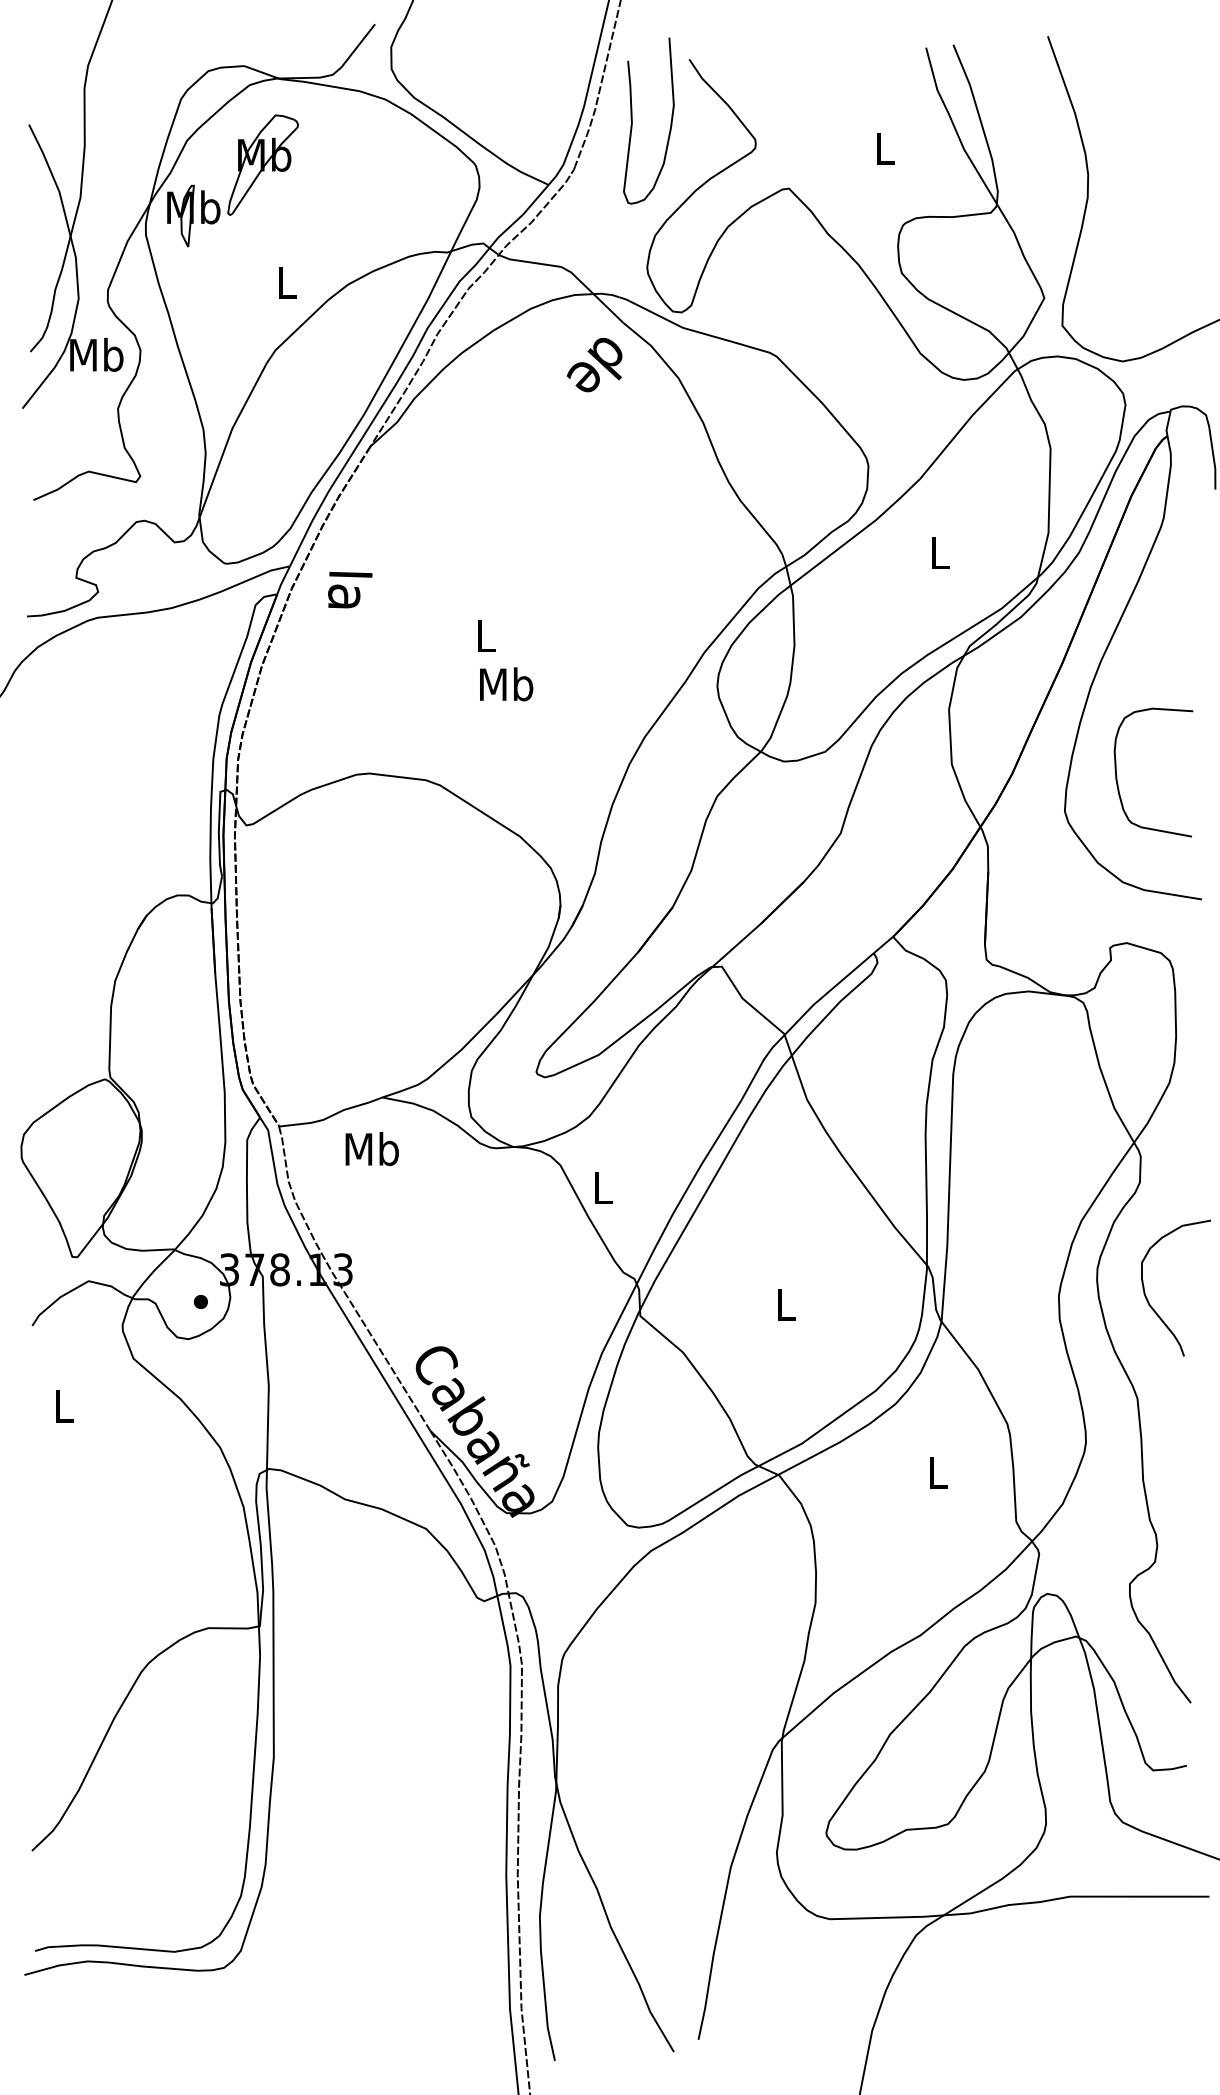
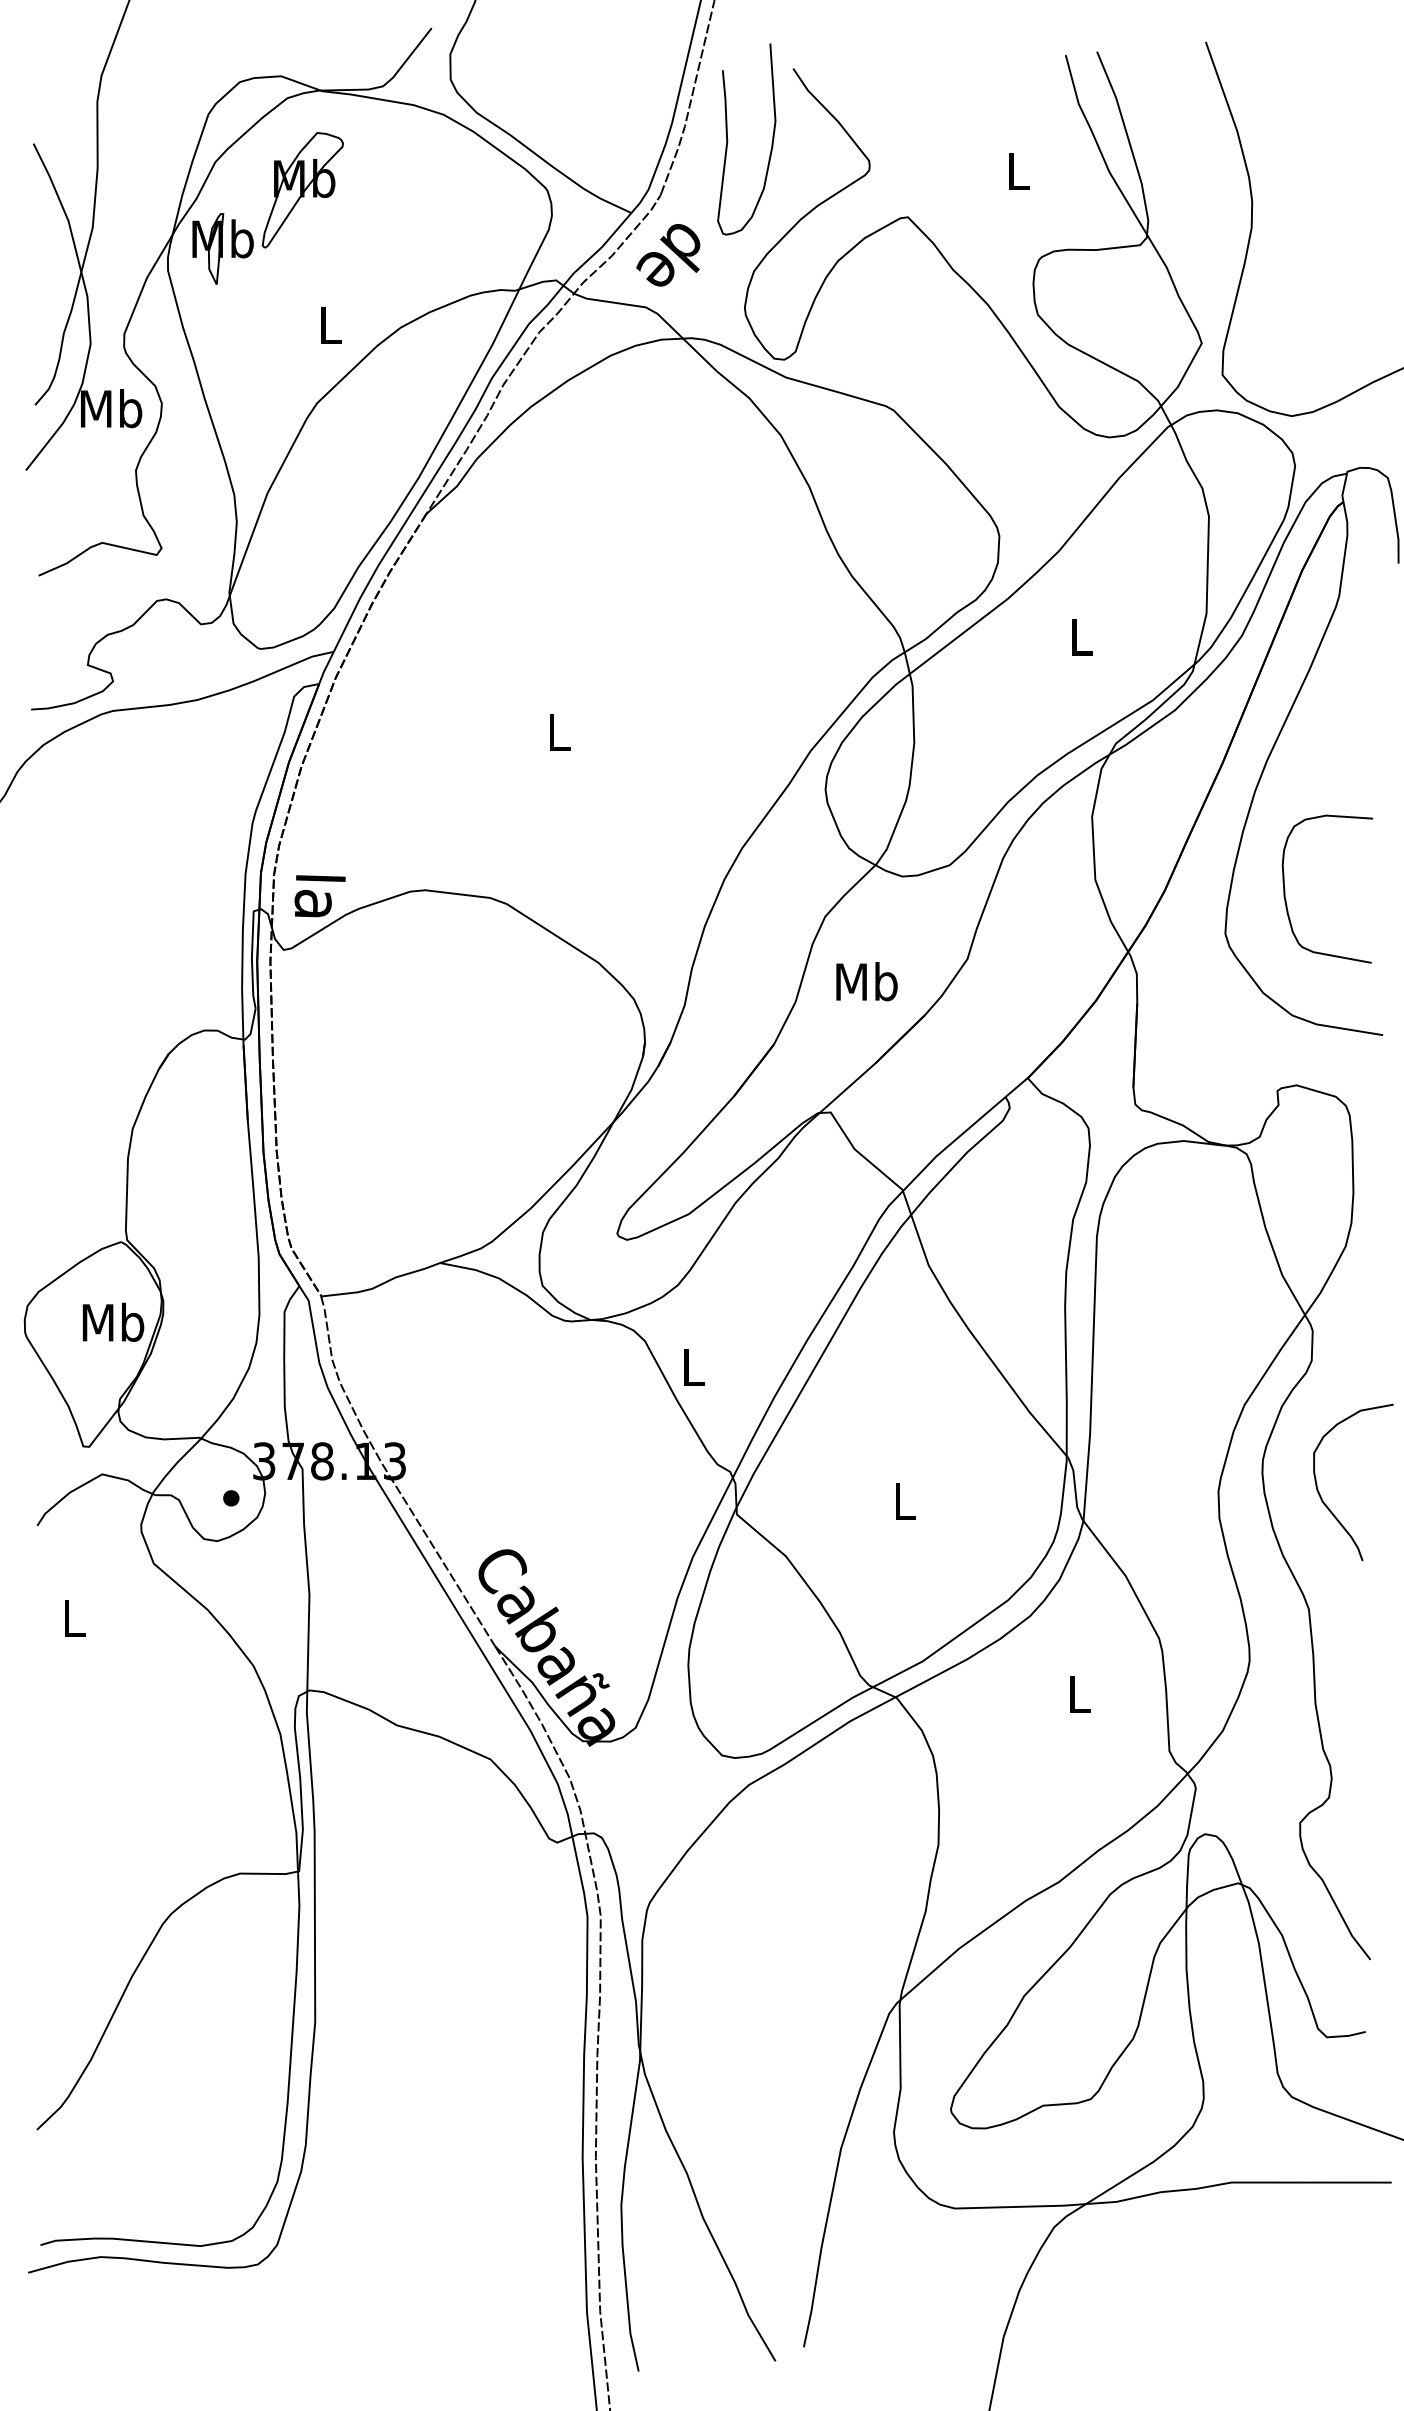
text: (594, 365) -> (668, 255), moved
text: (349, 590) -> (319, 896), moved
text: (506, 684) -> (866, 981), moved
text: (372, 1148) -> (113, 1321), moved

